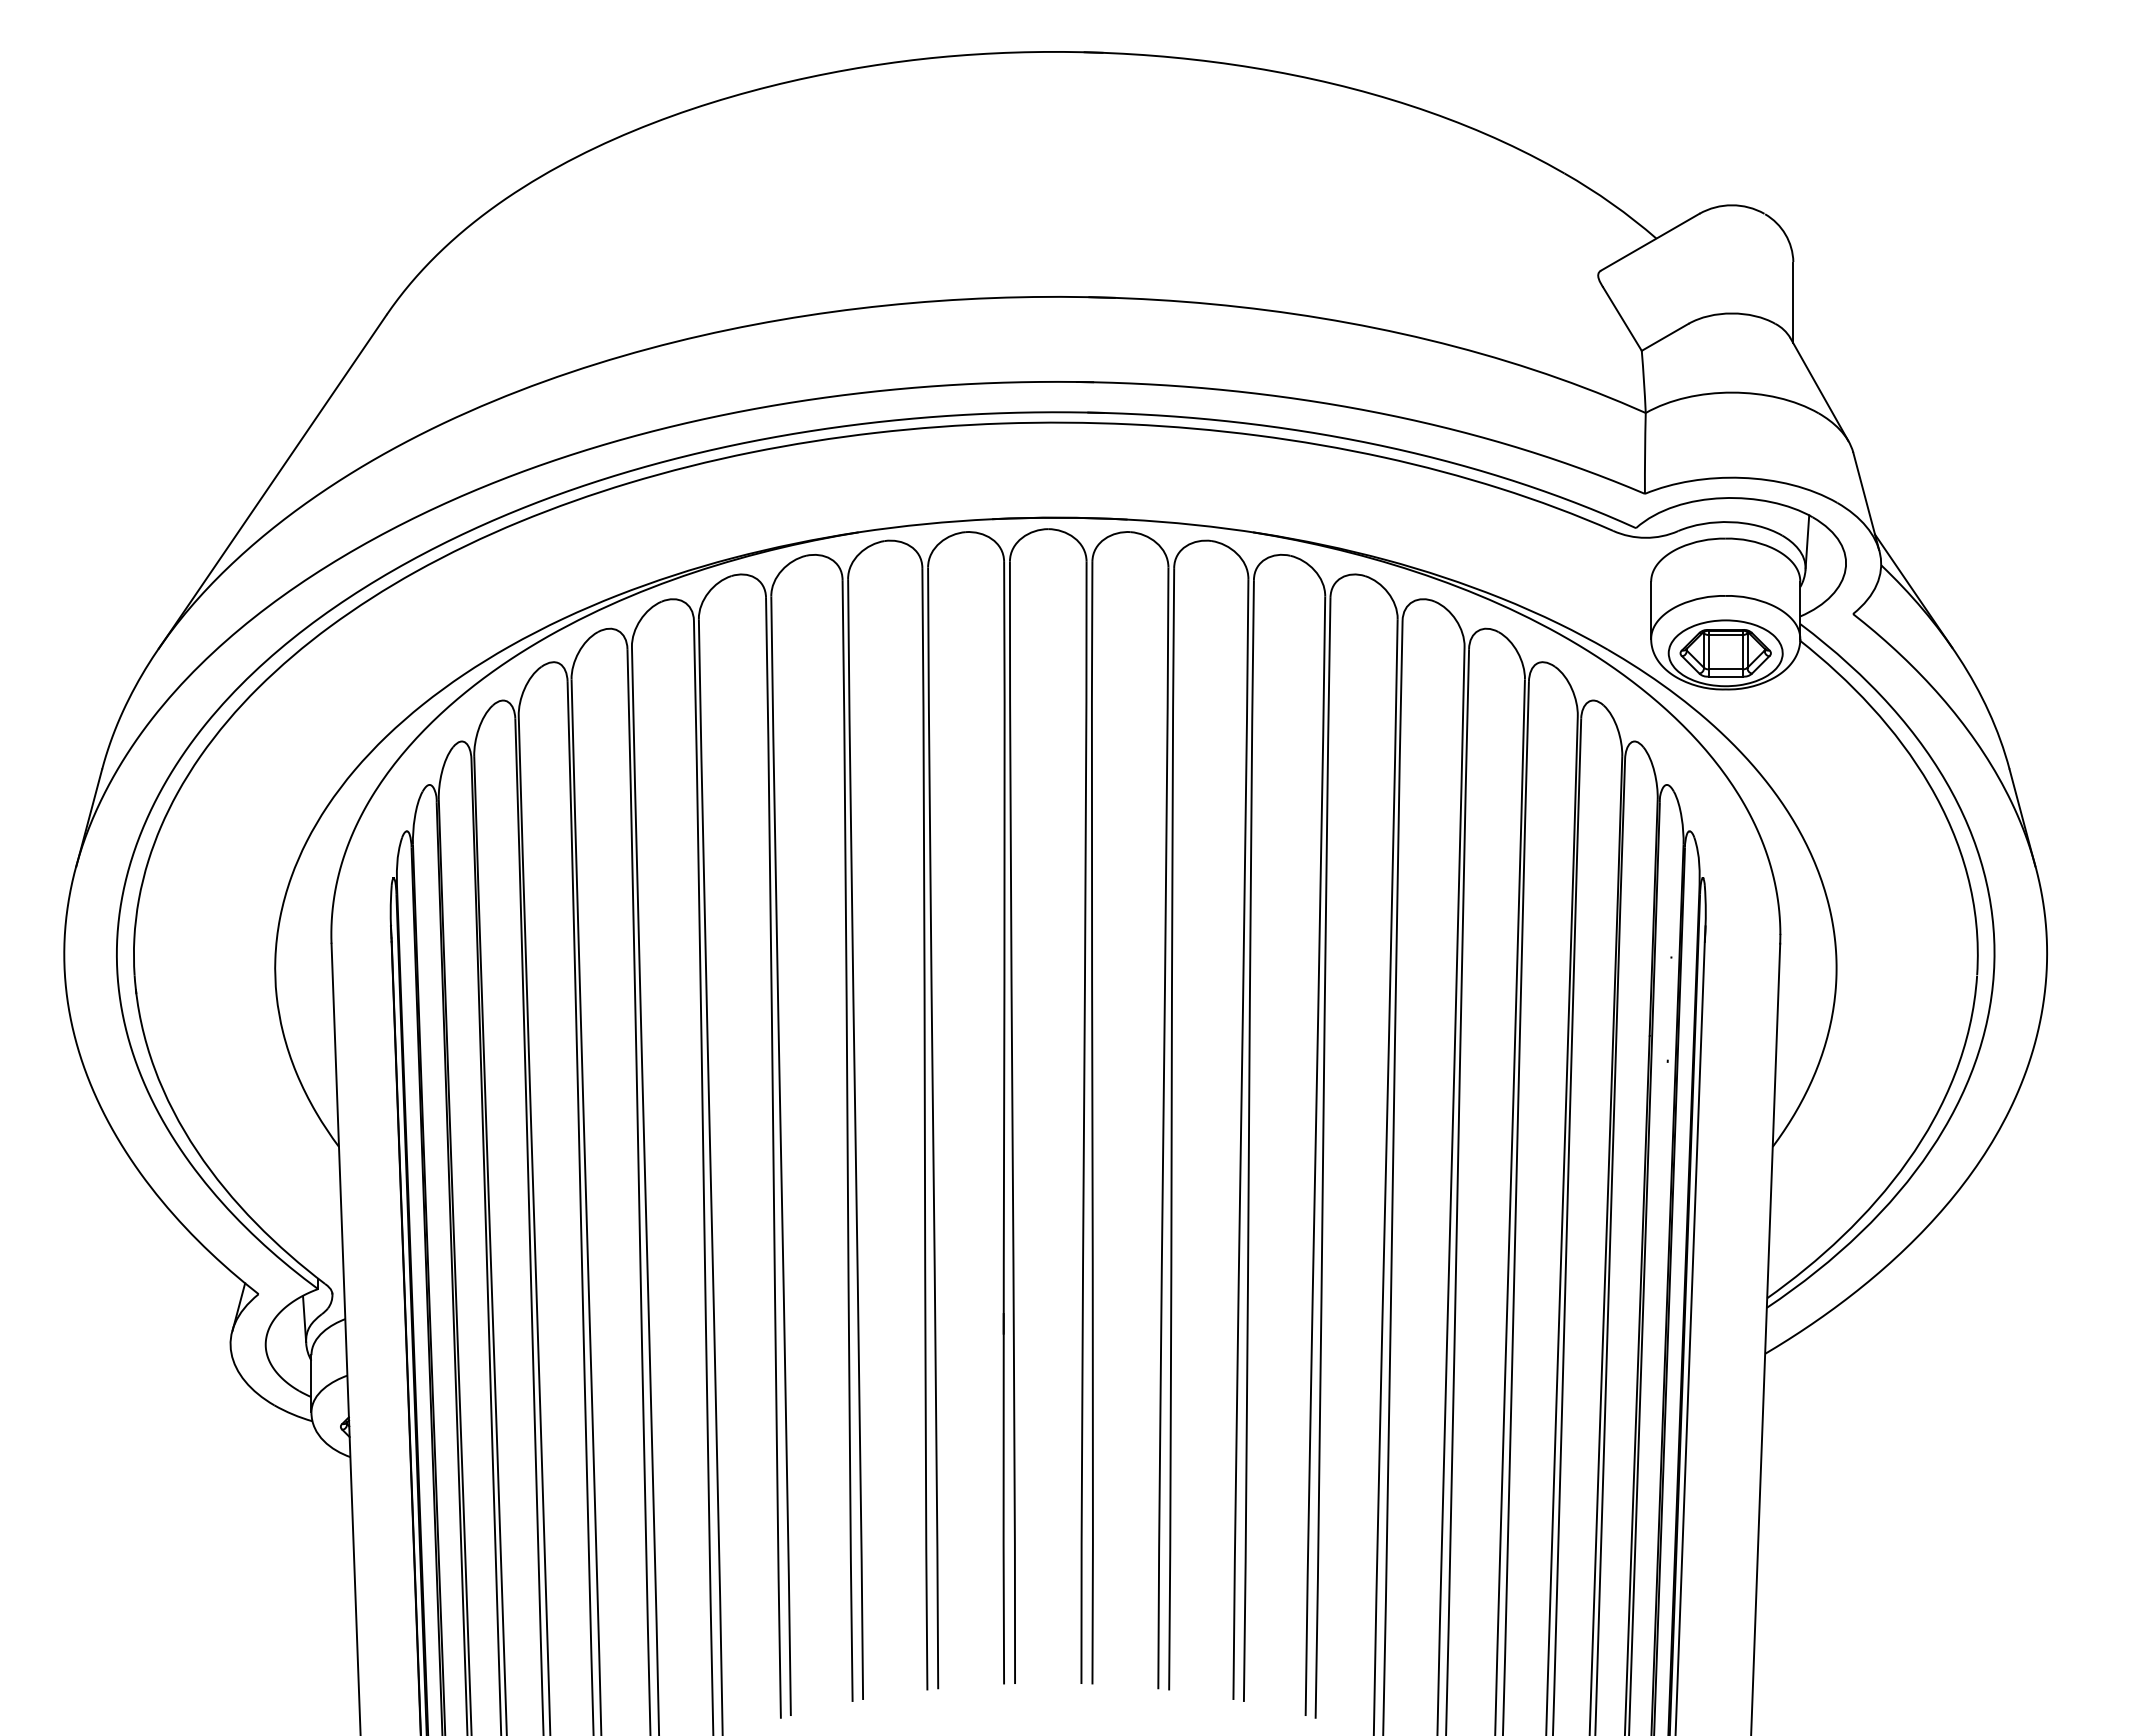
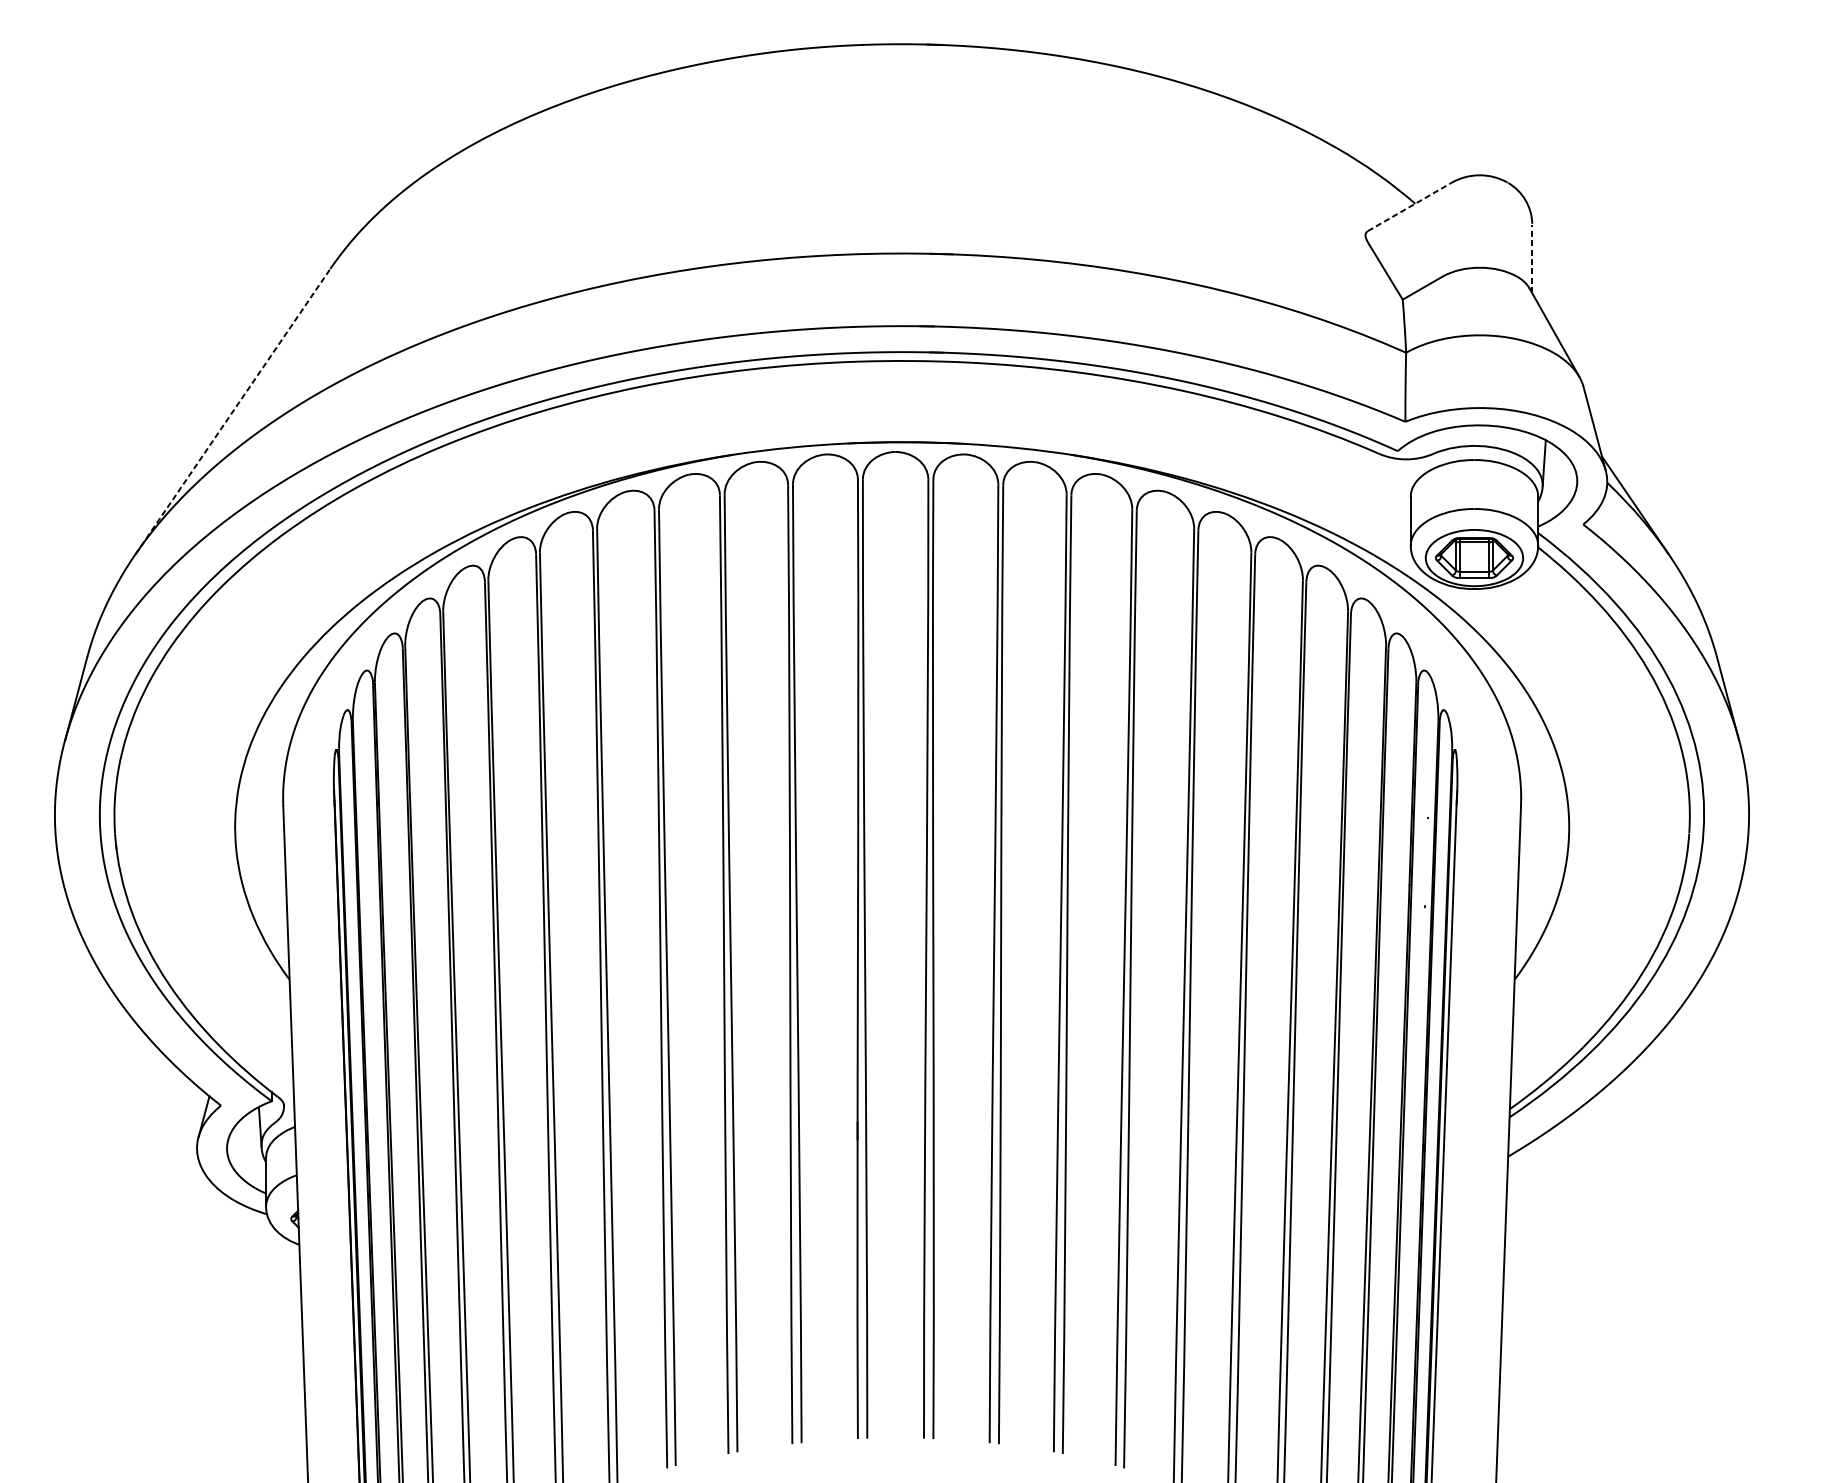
line: (1650, 242) -> (1410, 207), solid -> dashed
line: (1793, 302) -> (1532, 258), solid -> dashed
line: (273, 481) -> (233, 411), solid -> dashed

